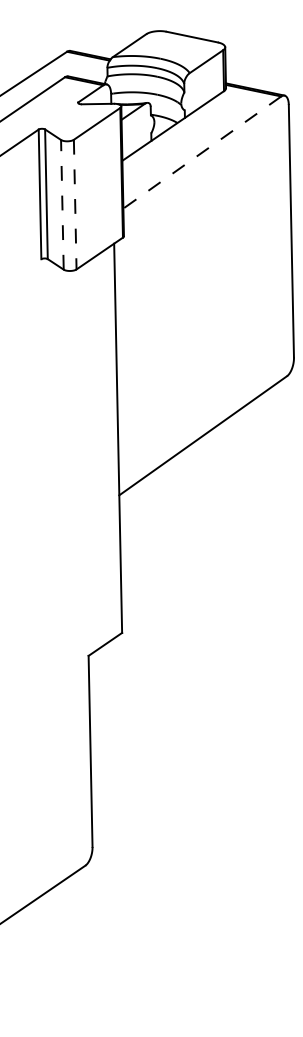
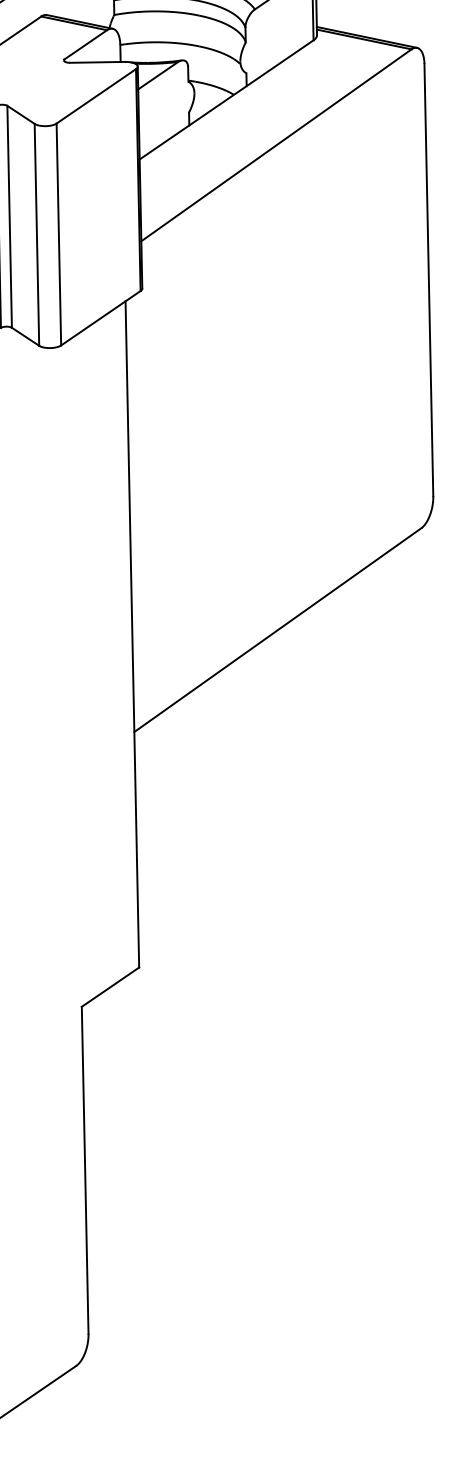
line: (202, 152) -> (276, 145), dashed -> solid
line: (62, 204) -> (37, 234), dashed -> solid
line: (75, 204) -> (59, 234), dashed -> solid

